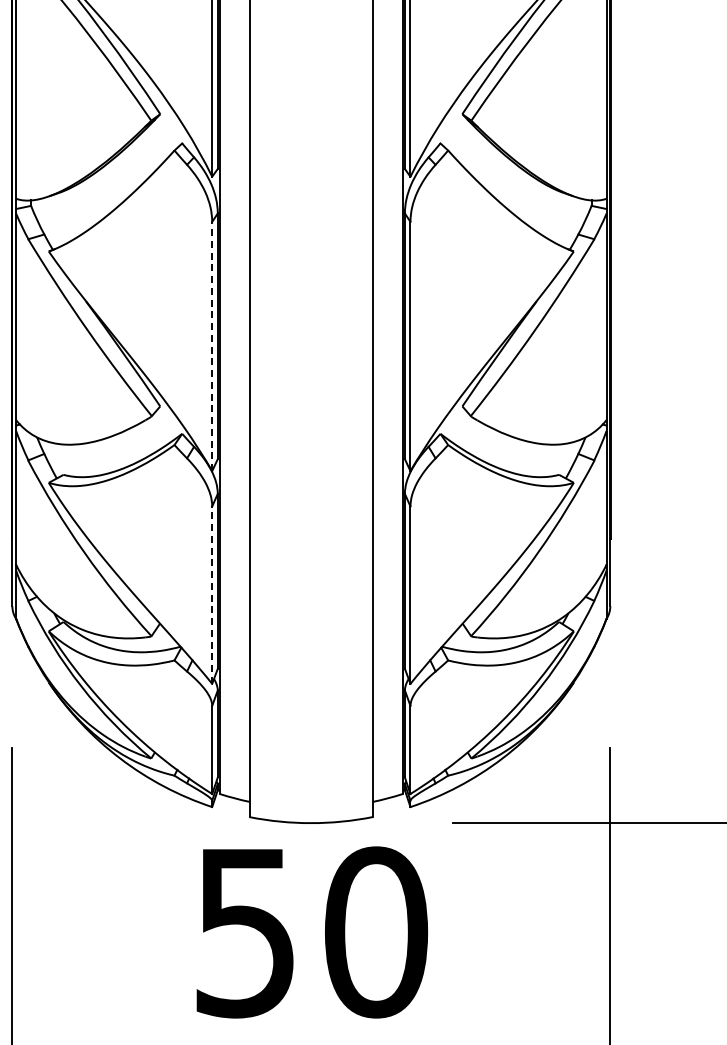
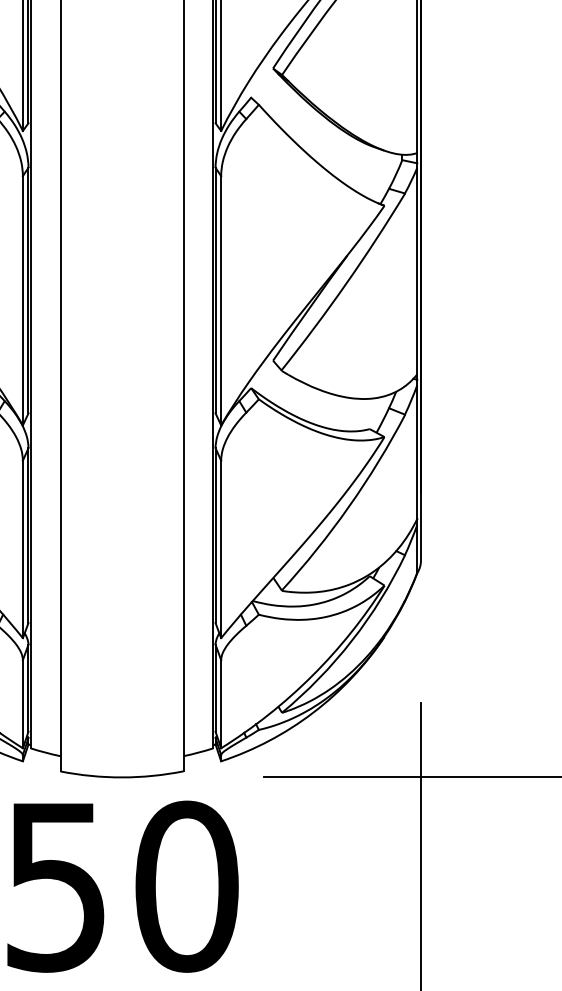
line: (212, 346) -> (23, 300), dashed -> solid
line: (212, 595) -> (23, 549), dashed -> solid

